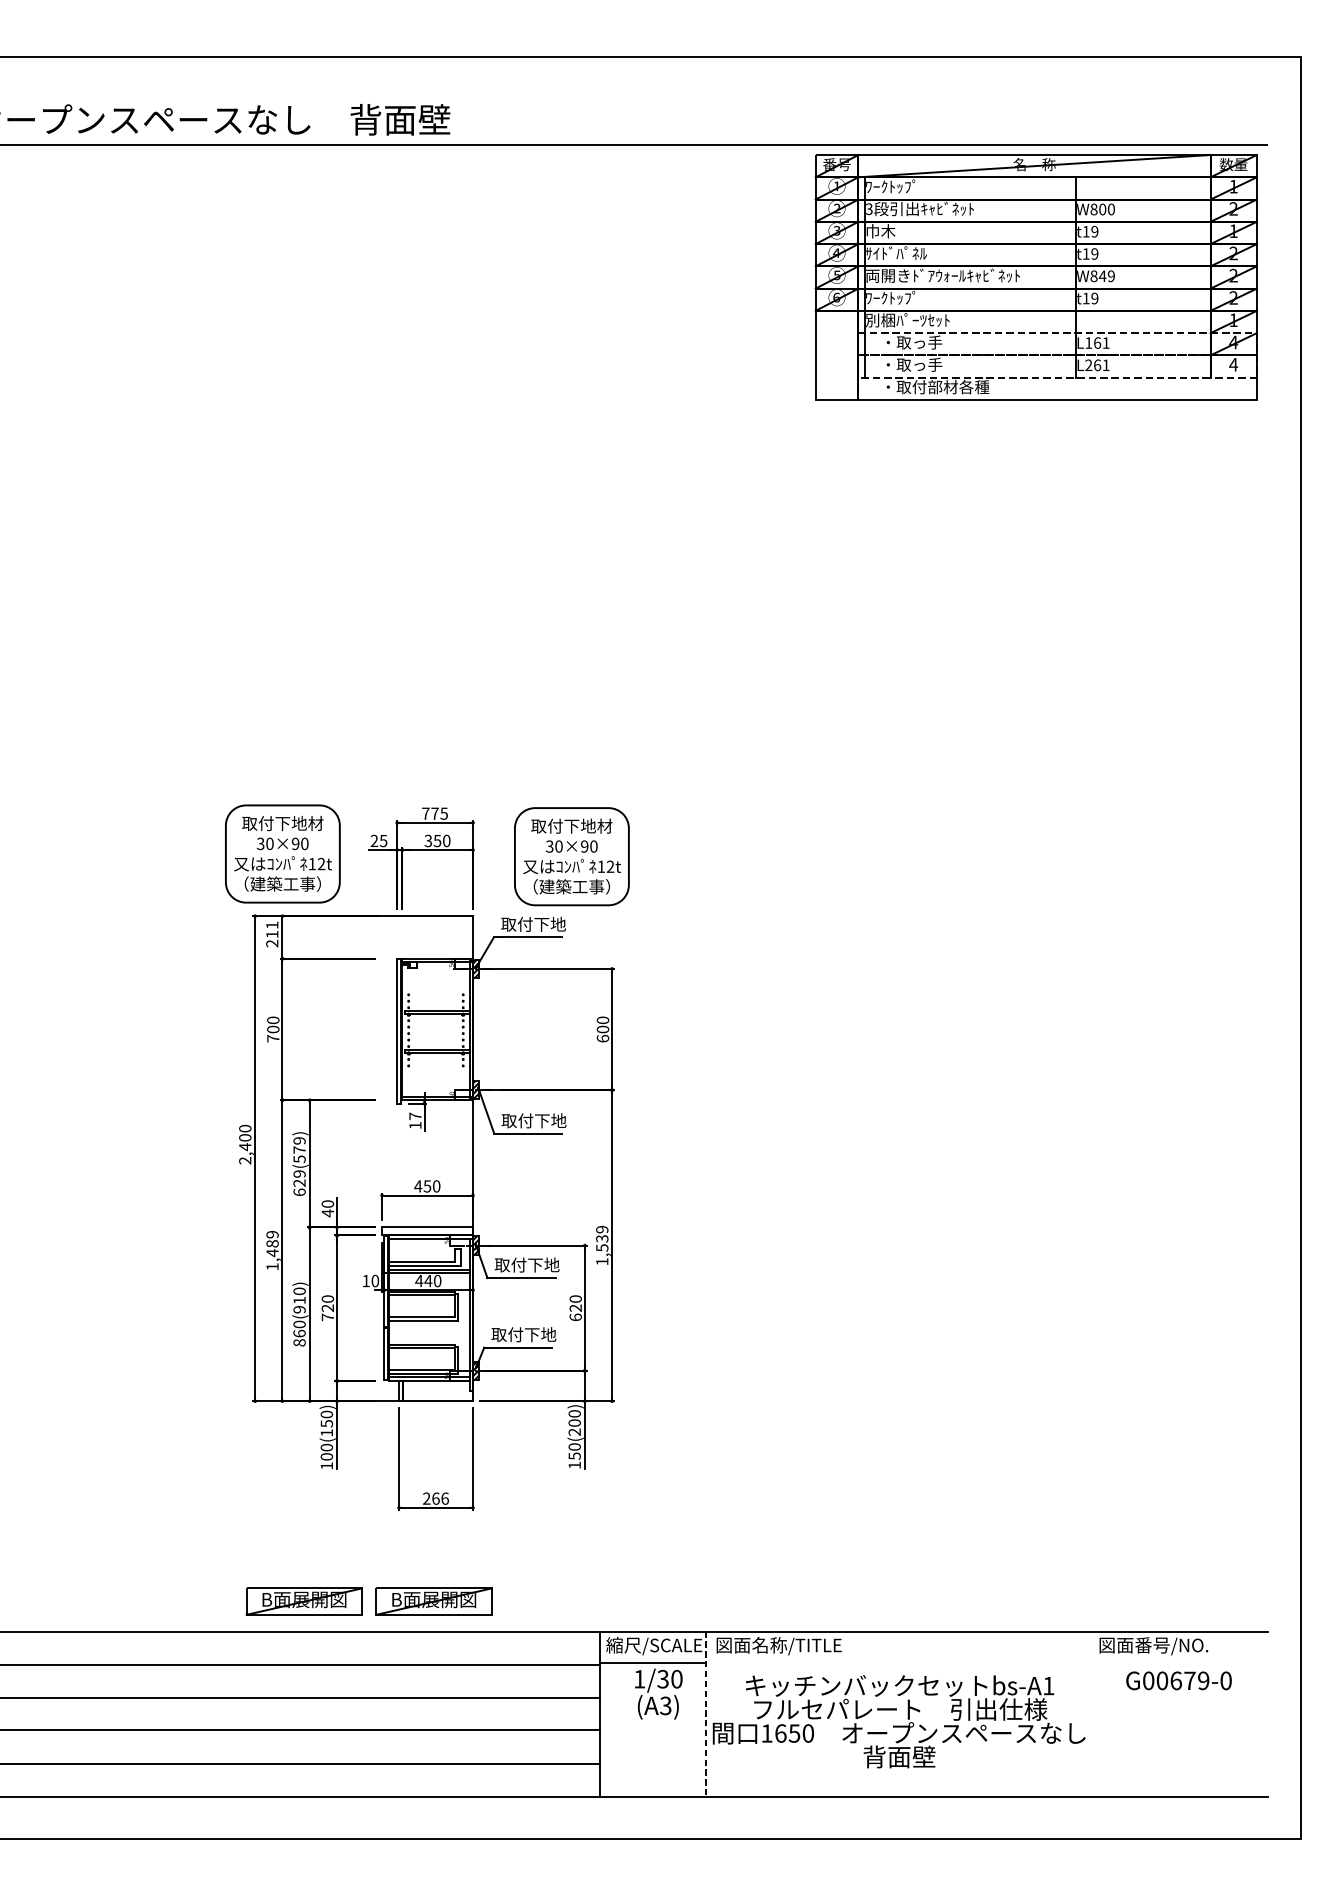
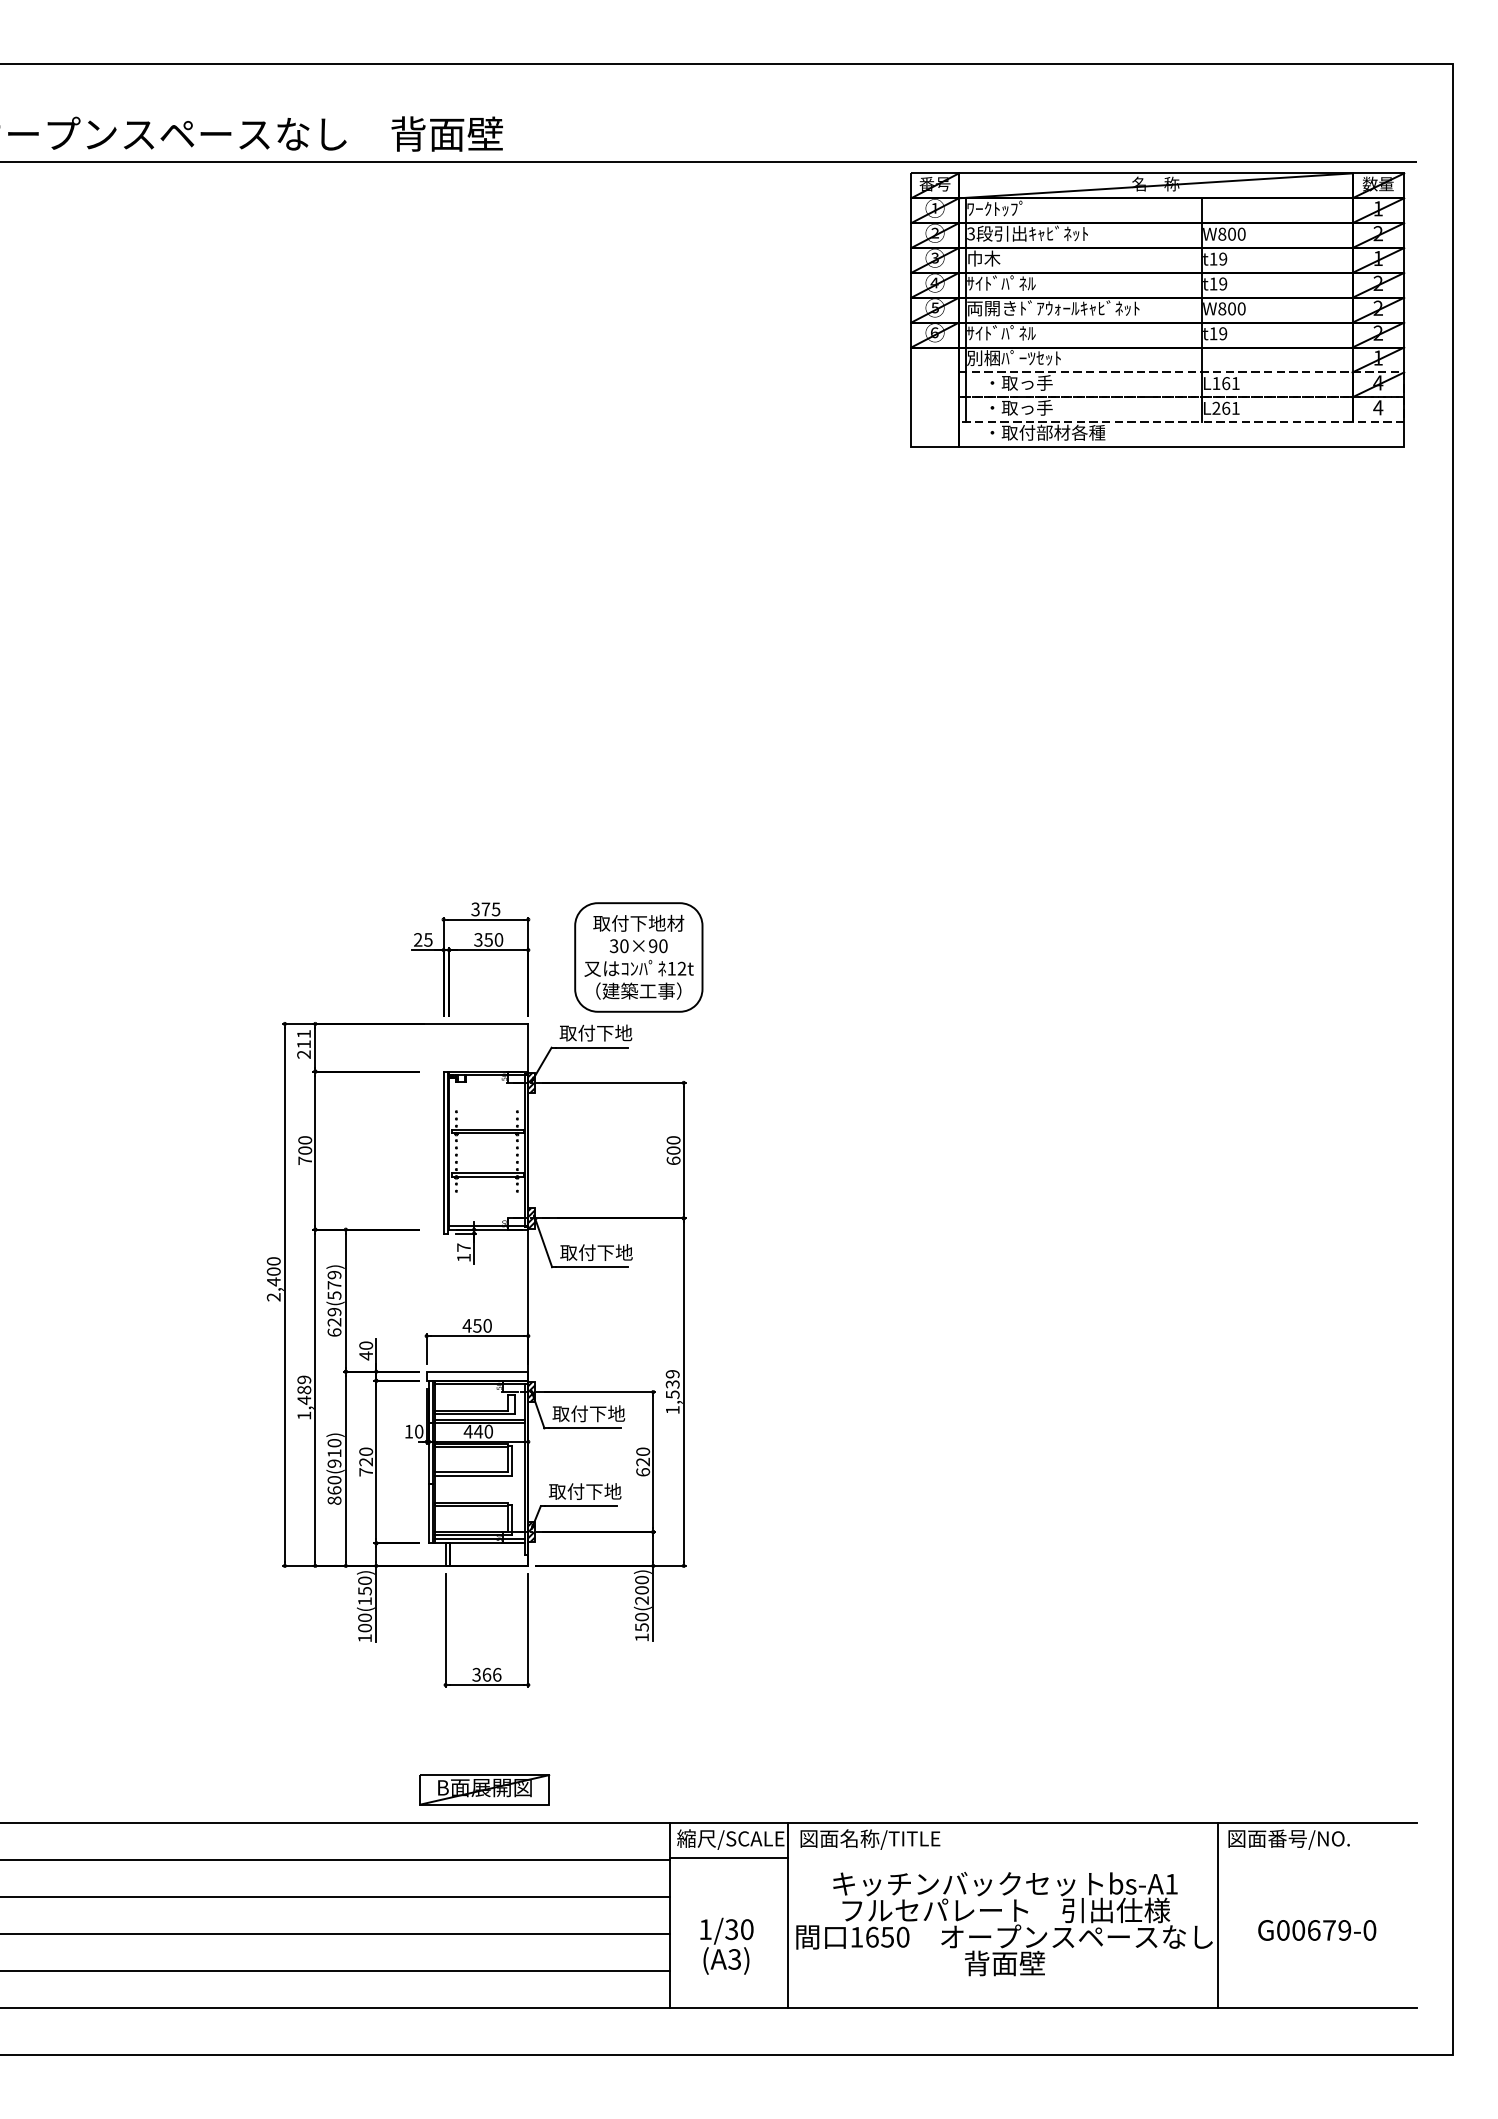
text: (1106, 275) -> (1236, 308), W849 -> W800
text: (896, 297) -> (1001, 332), ﾜｰｸﾄｯﾌﾟ -> ｻｲﾄﾞﾊﾟﾈﾙ
text: (425, 813) -> (475, 909), 775 -> 375
part: (282, 854) -> (315, 954), removed
text: (426, 1498) -> (476, 1674), 266 -> 366
part: (304, 1601) -> (339, 1789), removed
text: (1179, 1680) -> (1317, 1930), moved
text: (658, 1693) -> (726, 1945), moved
line: (705, 1714) -> (788, 1916), dashed -> solid
line: (1089, 1714) -> (1217, 1915), added

